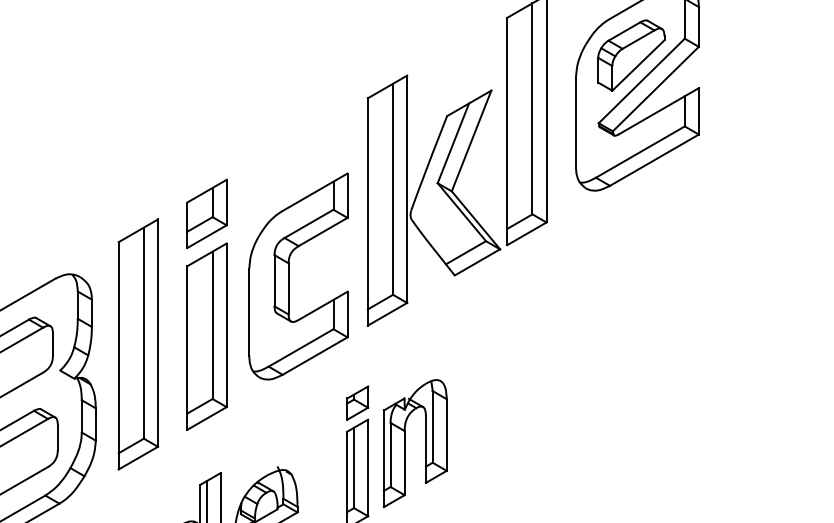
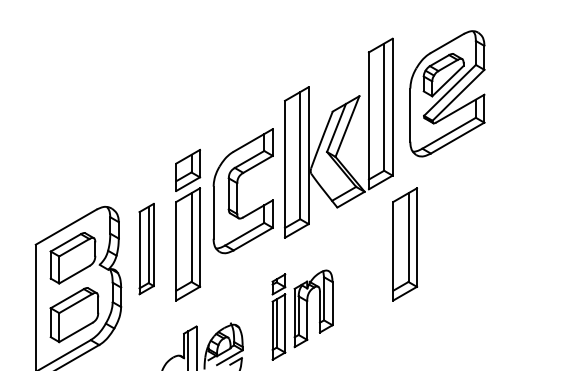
part: (297, 277) -> (242, 191), moved
part: (567, 336) -> (405, 244), added
part: (137, 343) -> (146, 248), size x0.6

